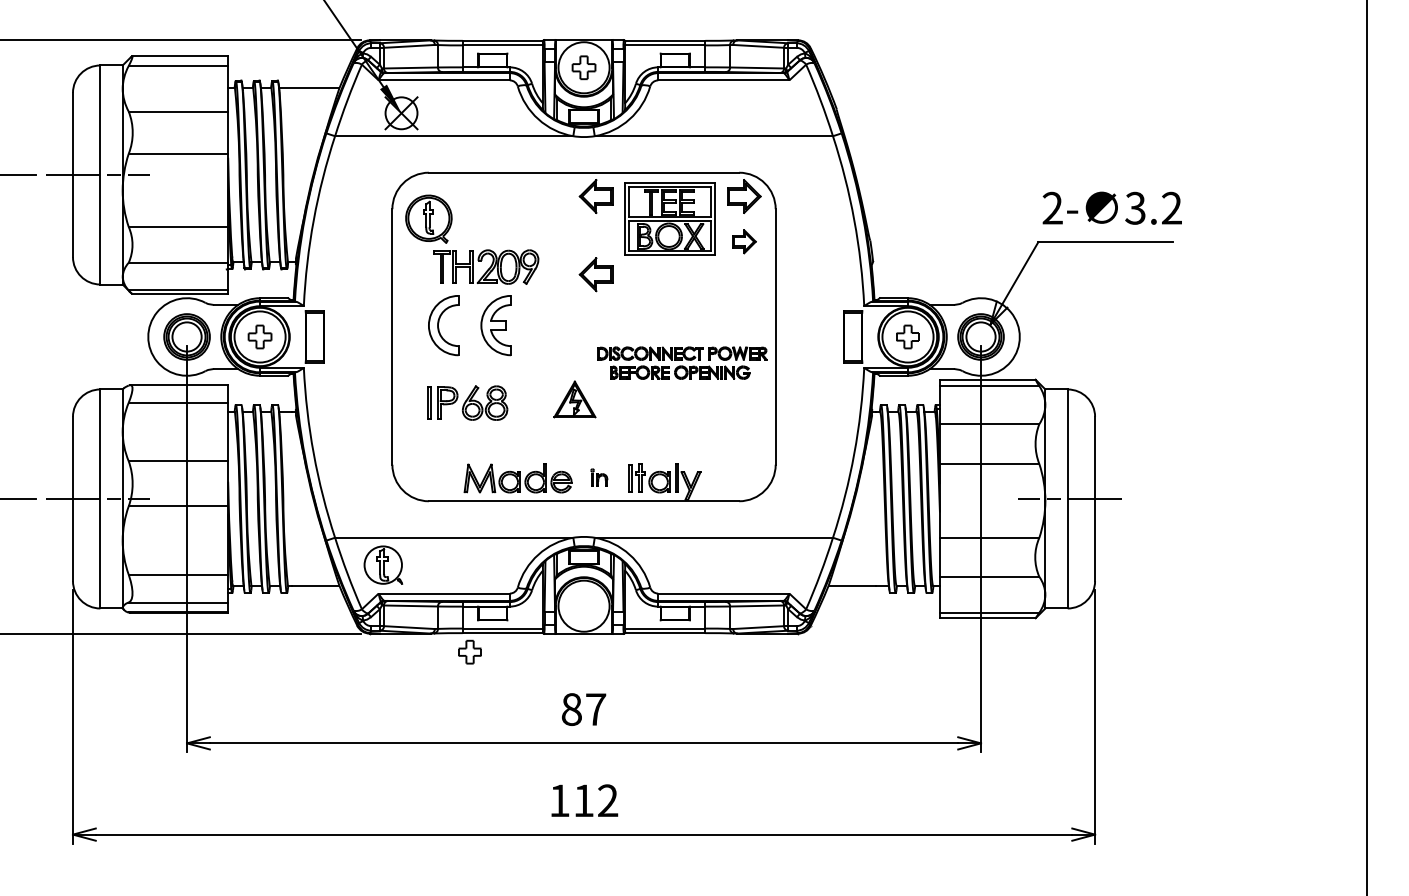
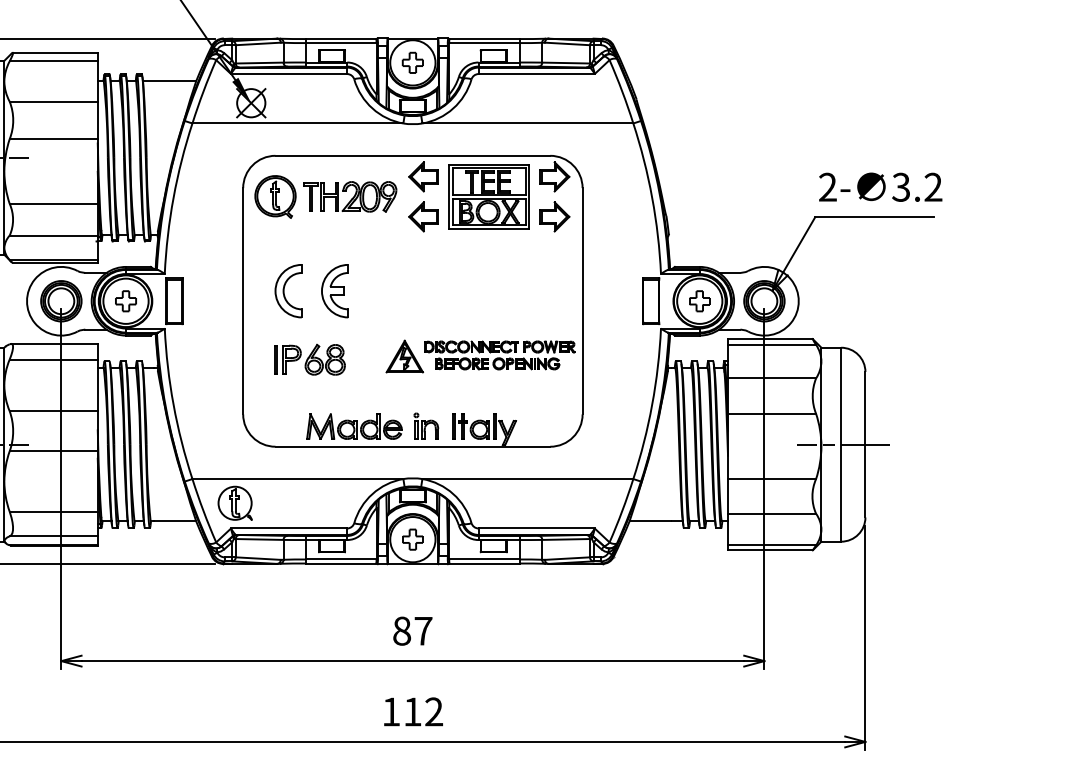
part: (744, 241) -> (554, 216), size x1.43
part: (486, 266) -> (350, 196), moved
part: (595, 274) -> (423, 216), moved
part: (682, 362) -> (500, 354), moved
part: (599, 477) -> (426, 425), size x1.67
part: (469, 651) -> (412, 539), moved

